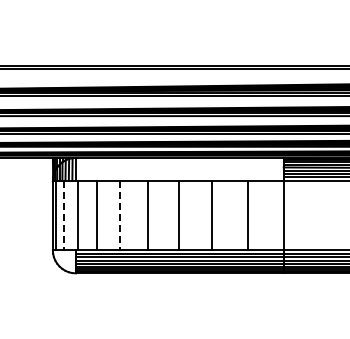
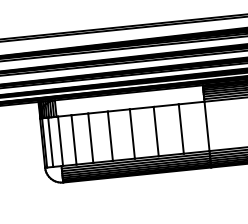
line: (64, 215) -> (50, 142), dashed -> solid
line: (120, 215) -> (90, 138), dashed -> solid

